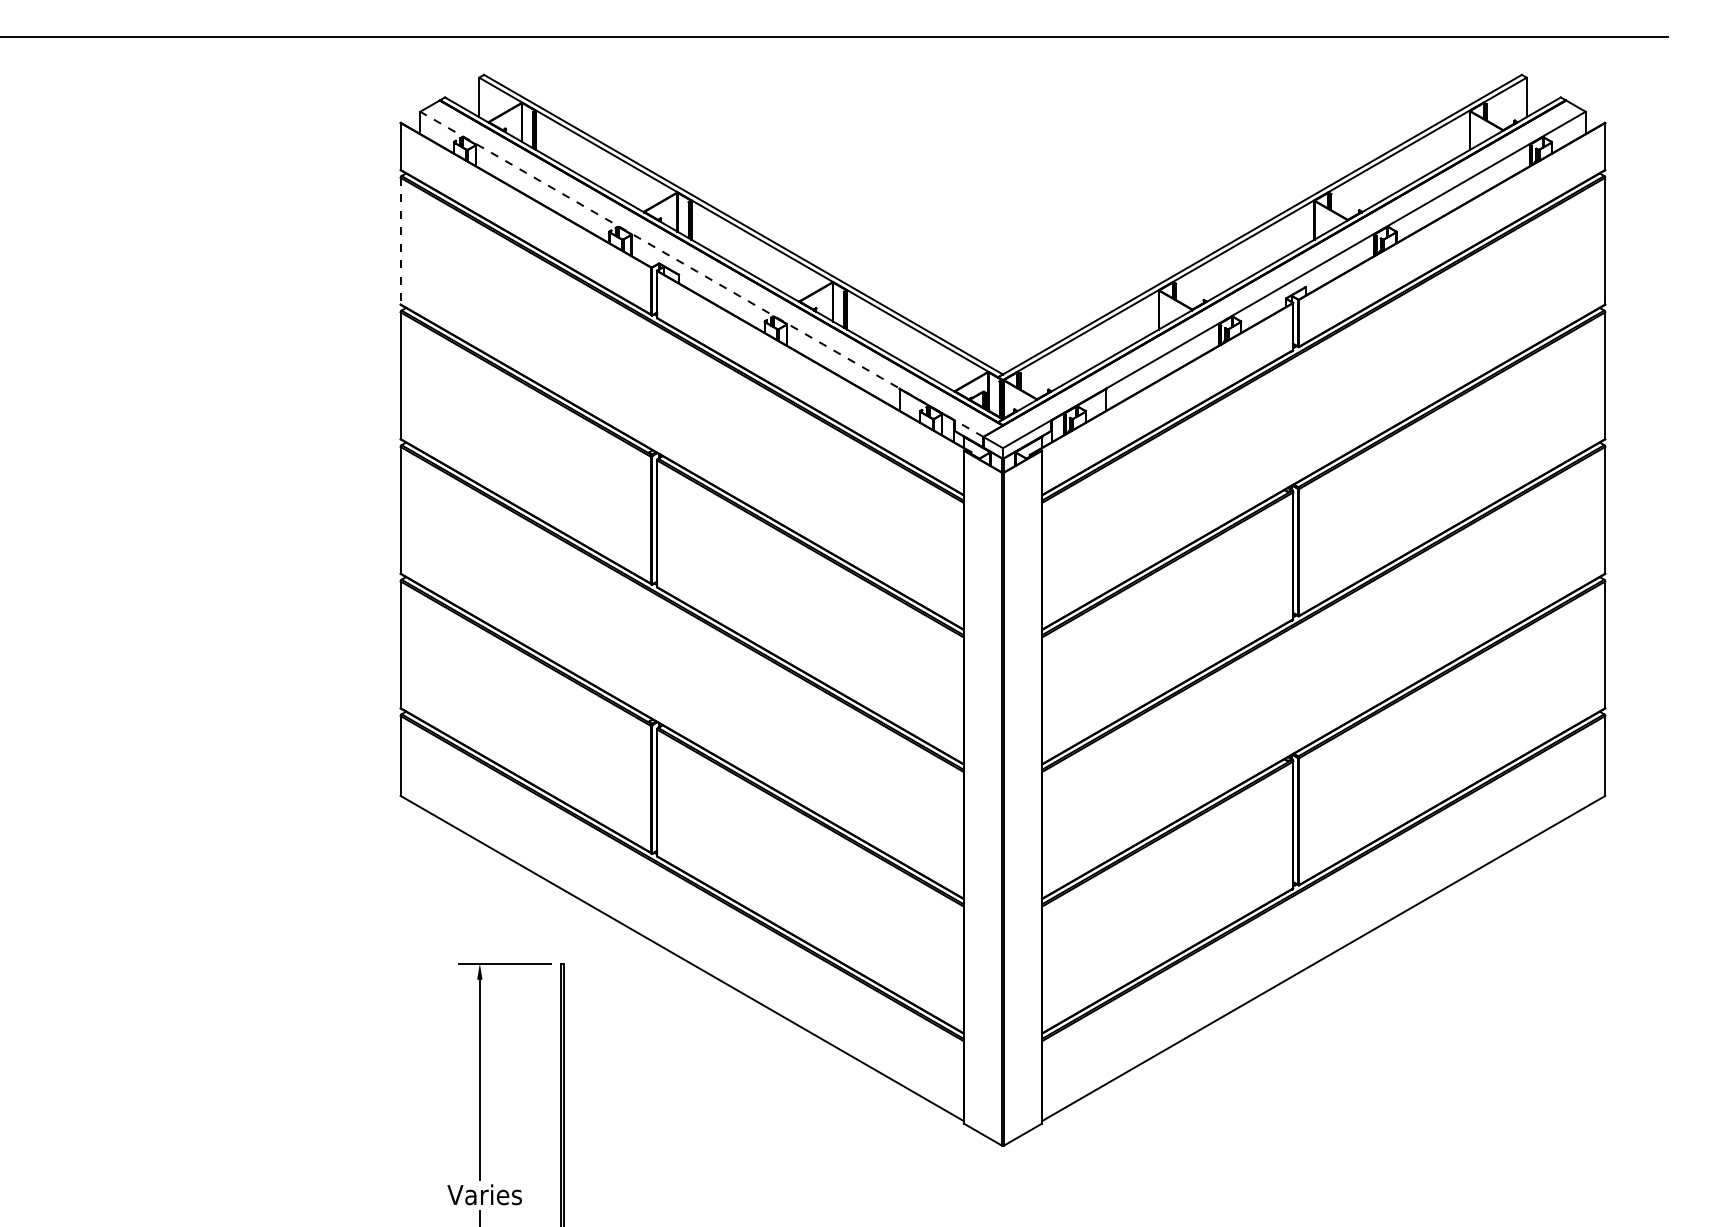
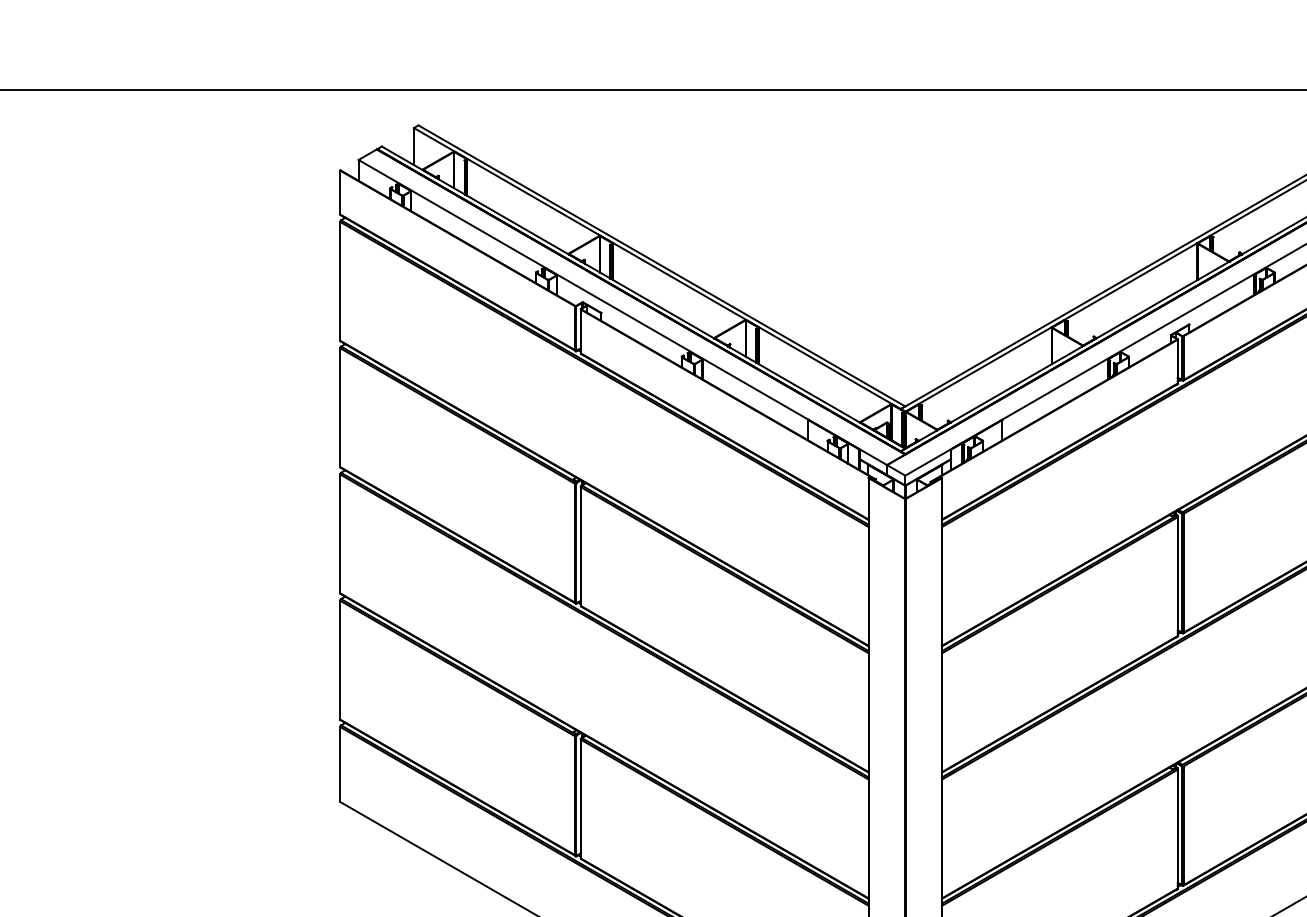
line: (400, 241) -> (340, 281), dashed -> solid
line: (701, 274) -> (622, 312), dashed -> solid

